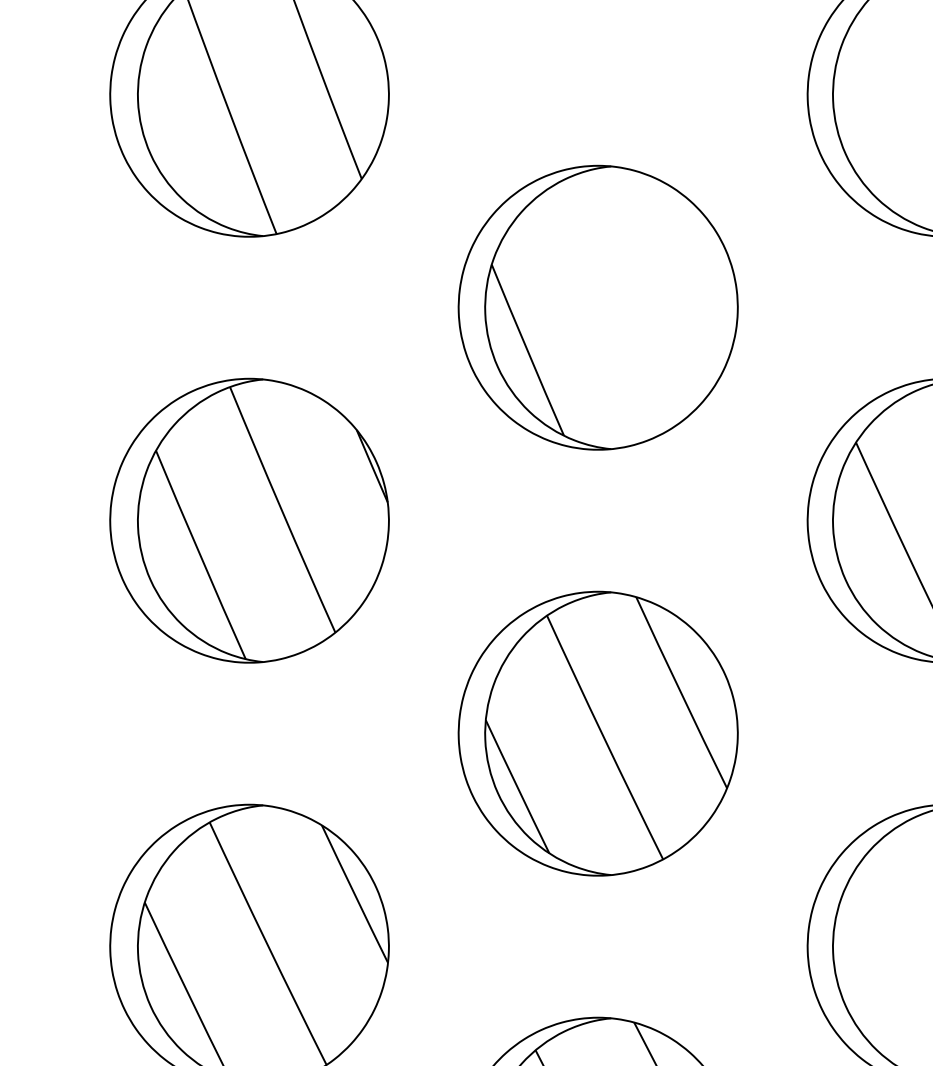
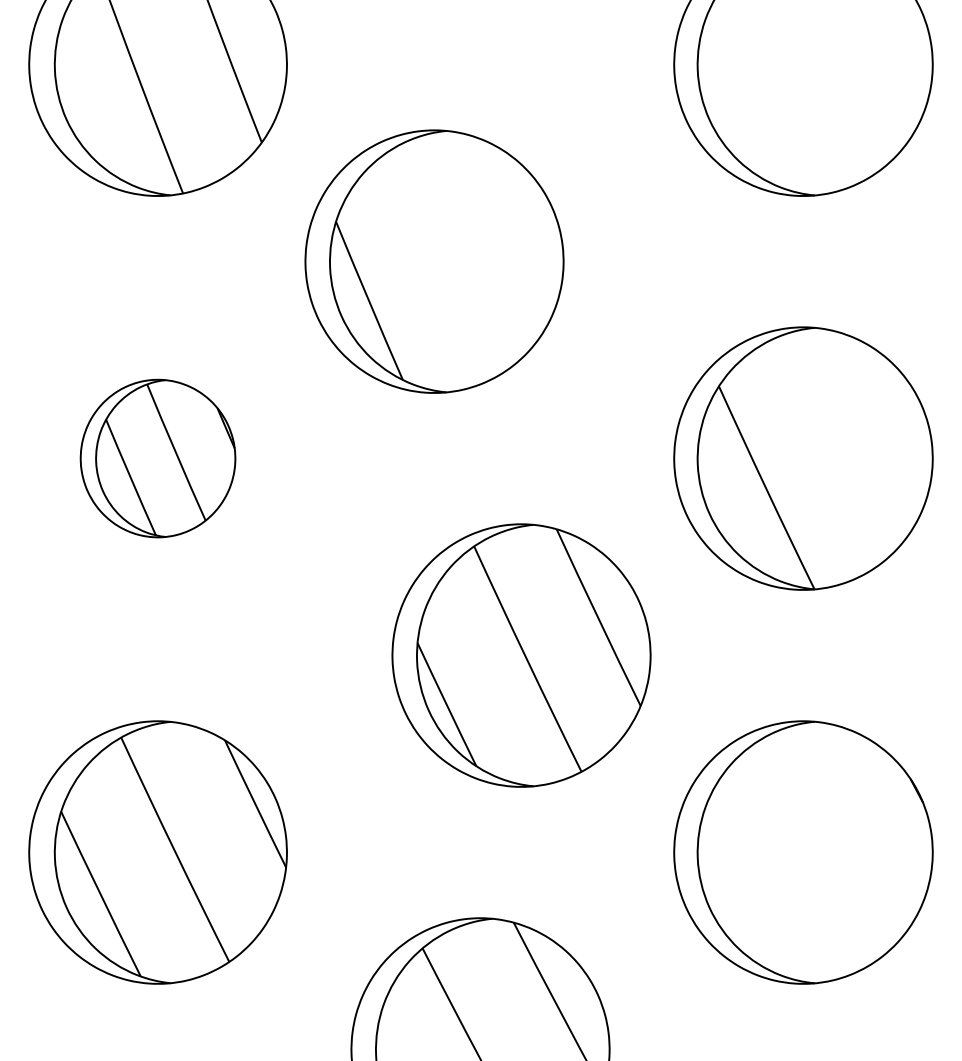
part: (598, 307) -> (434, 261), moved
part: (248, 520) -> (157, 458), size x0.6
part: (598, 733) -> (521, 655), moved

